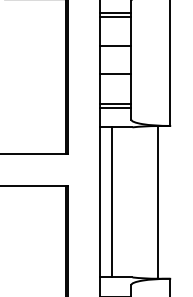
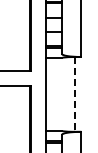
line: (112, 202) -> (52, 94), removed
line: (156, 202) -> (74, 94), solid -> dashed

